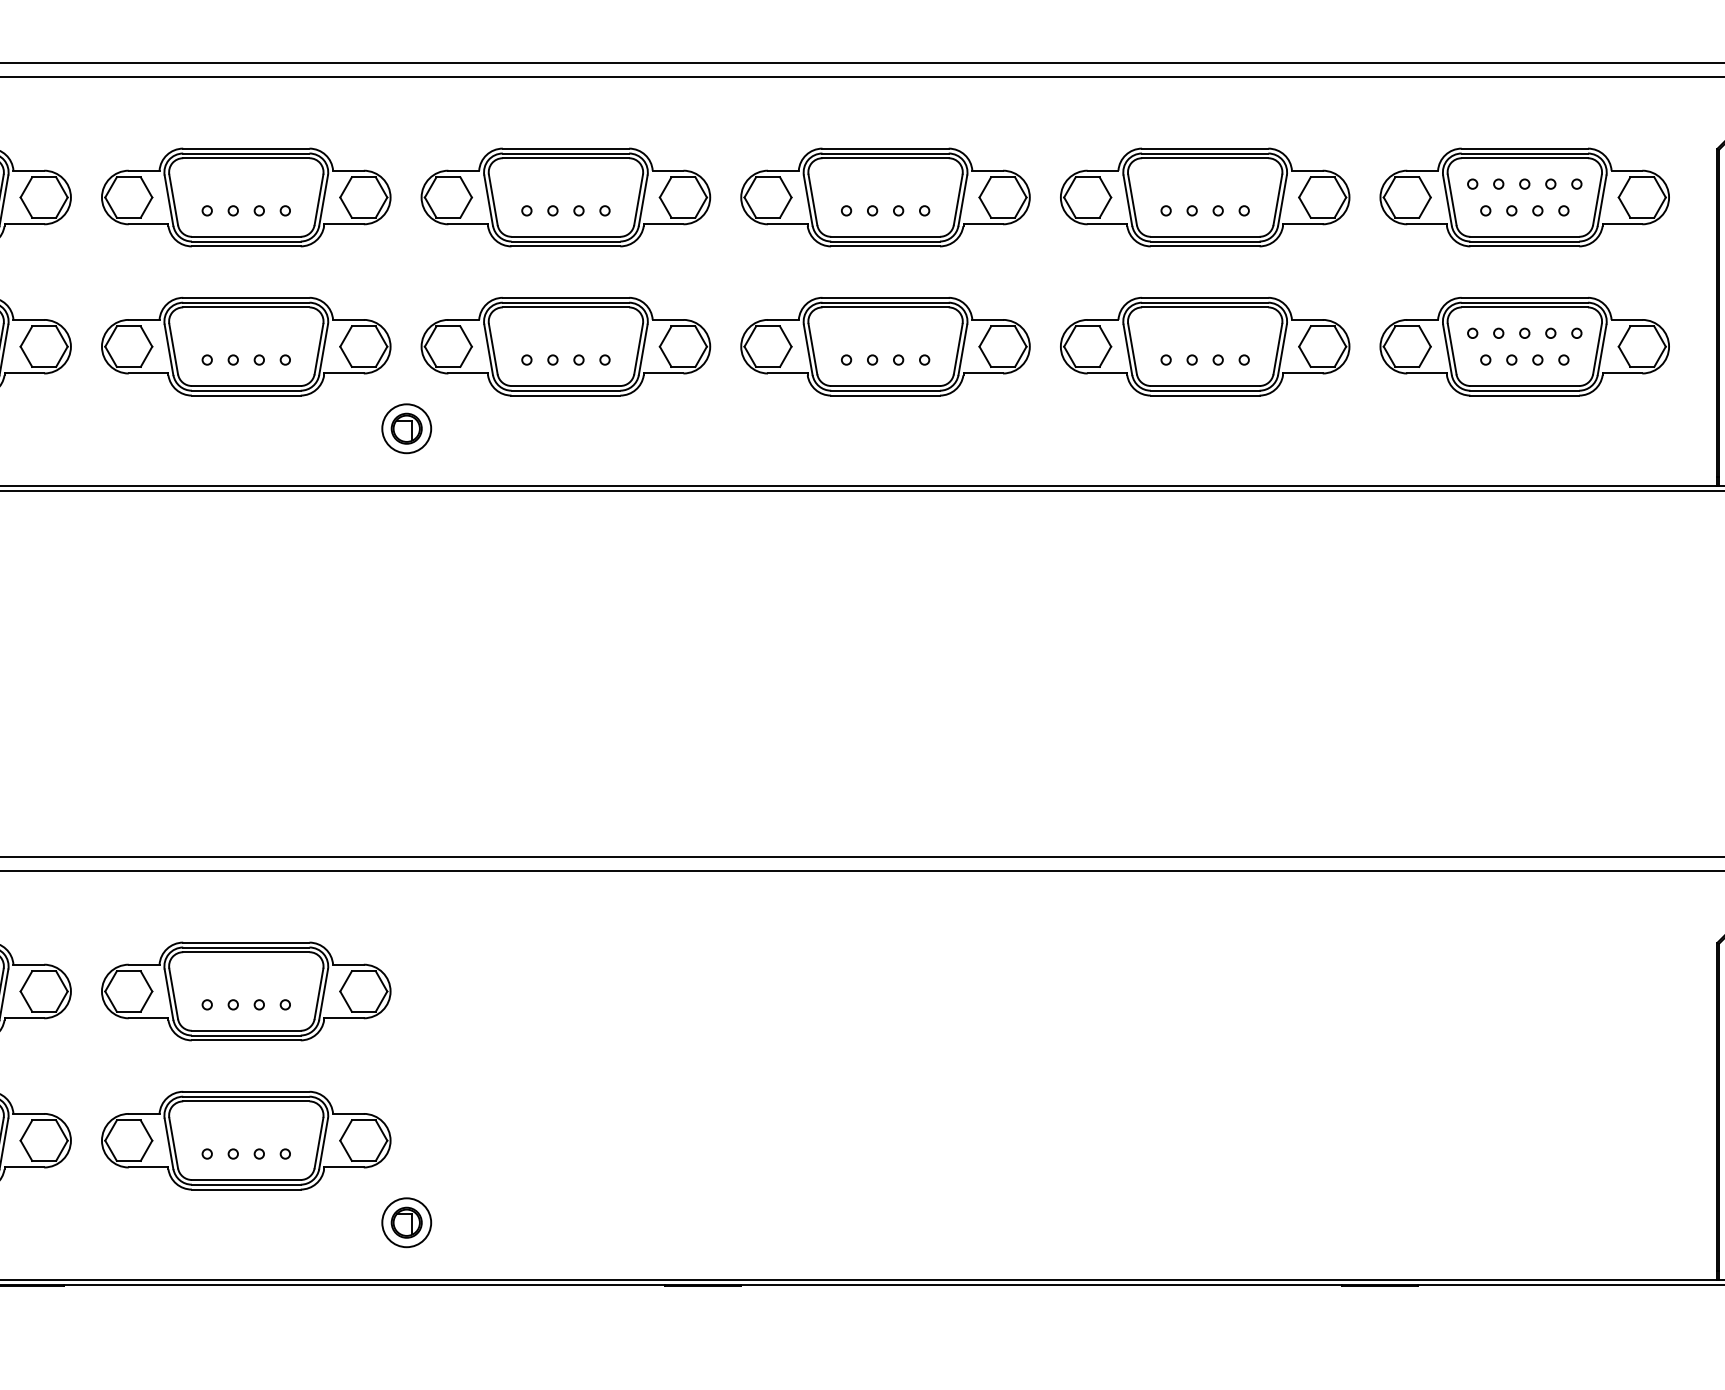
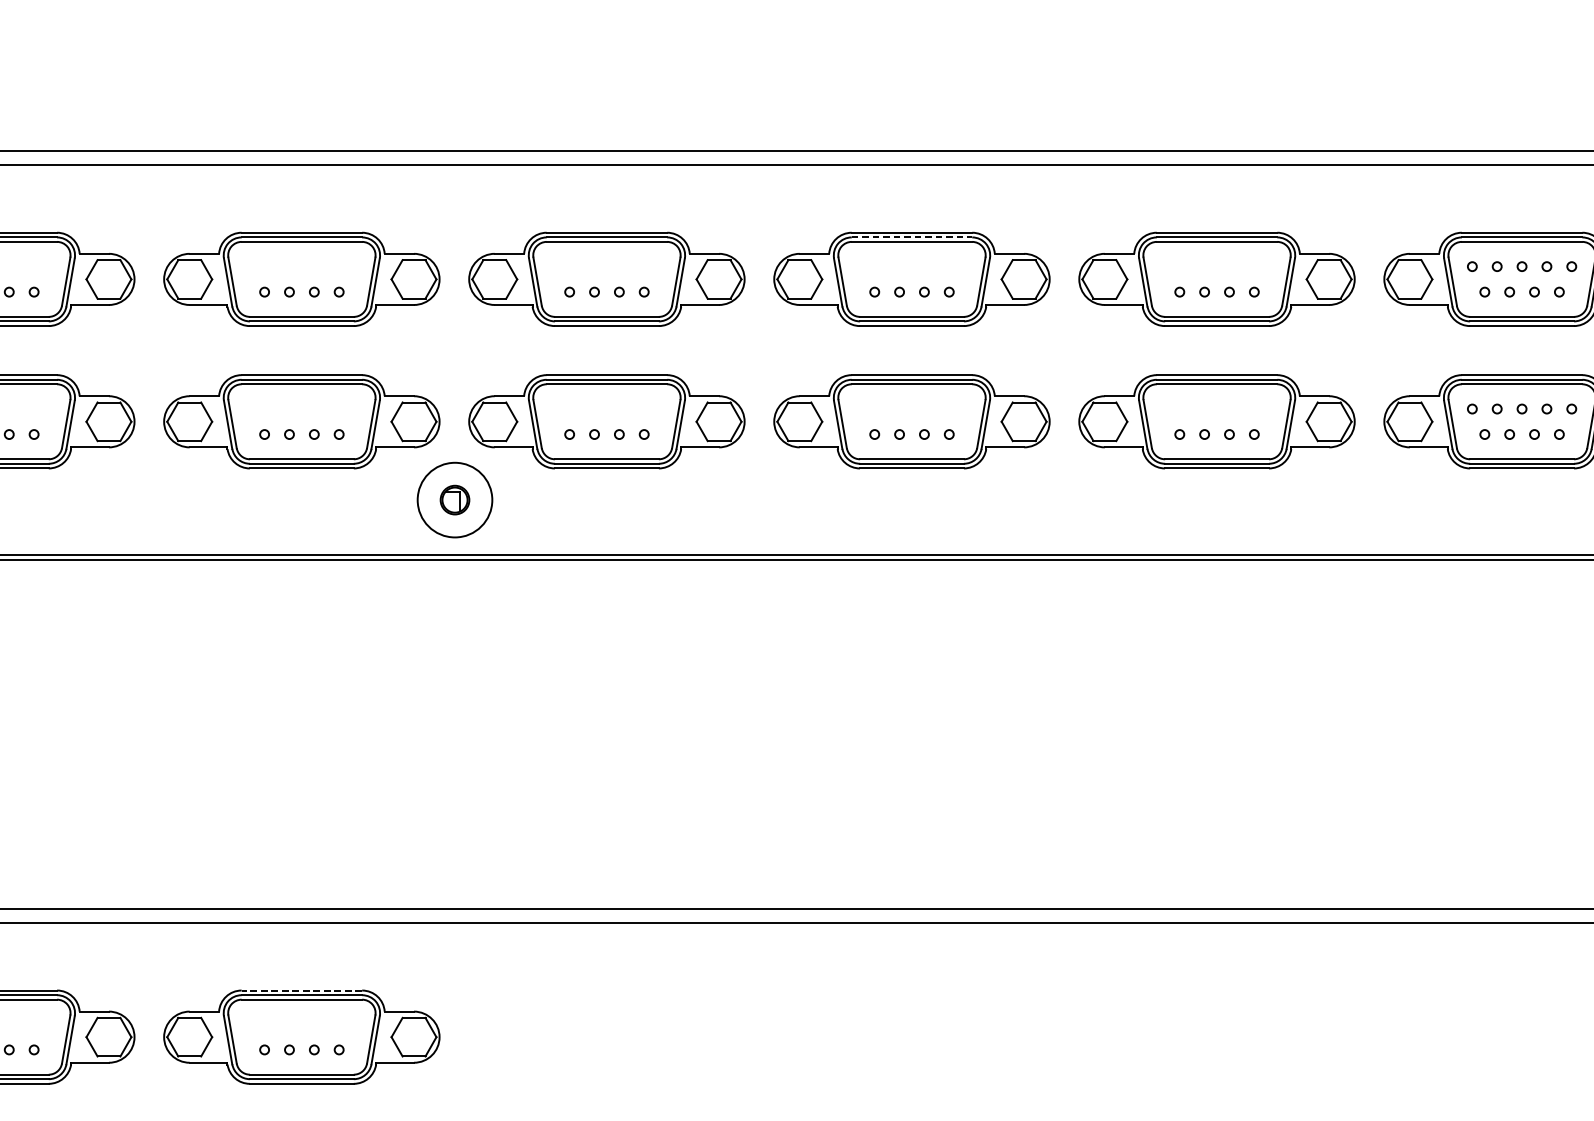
line: (886, 153) -> (912, 237), solid -> dashed
circle: (406, 428) -> (454, 499), size x1.6
line: (245, 942) -> (301, 990), solid -> dashed

